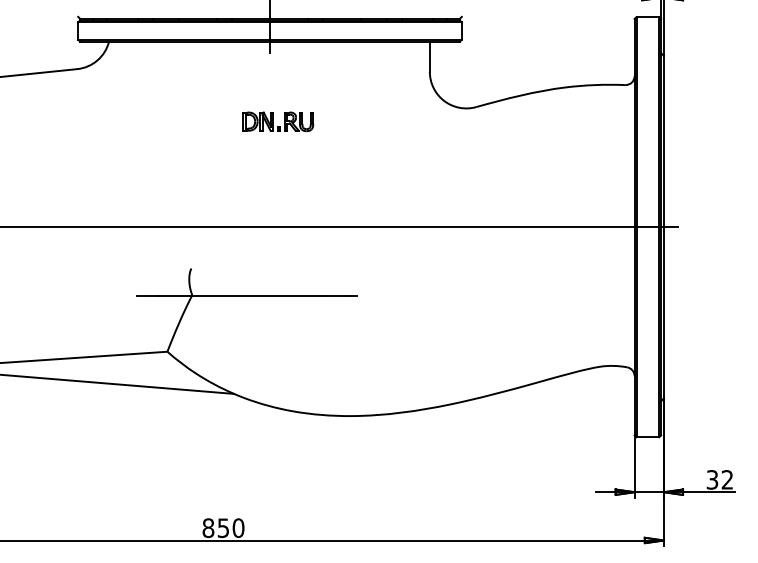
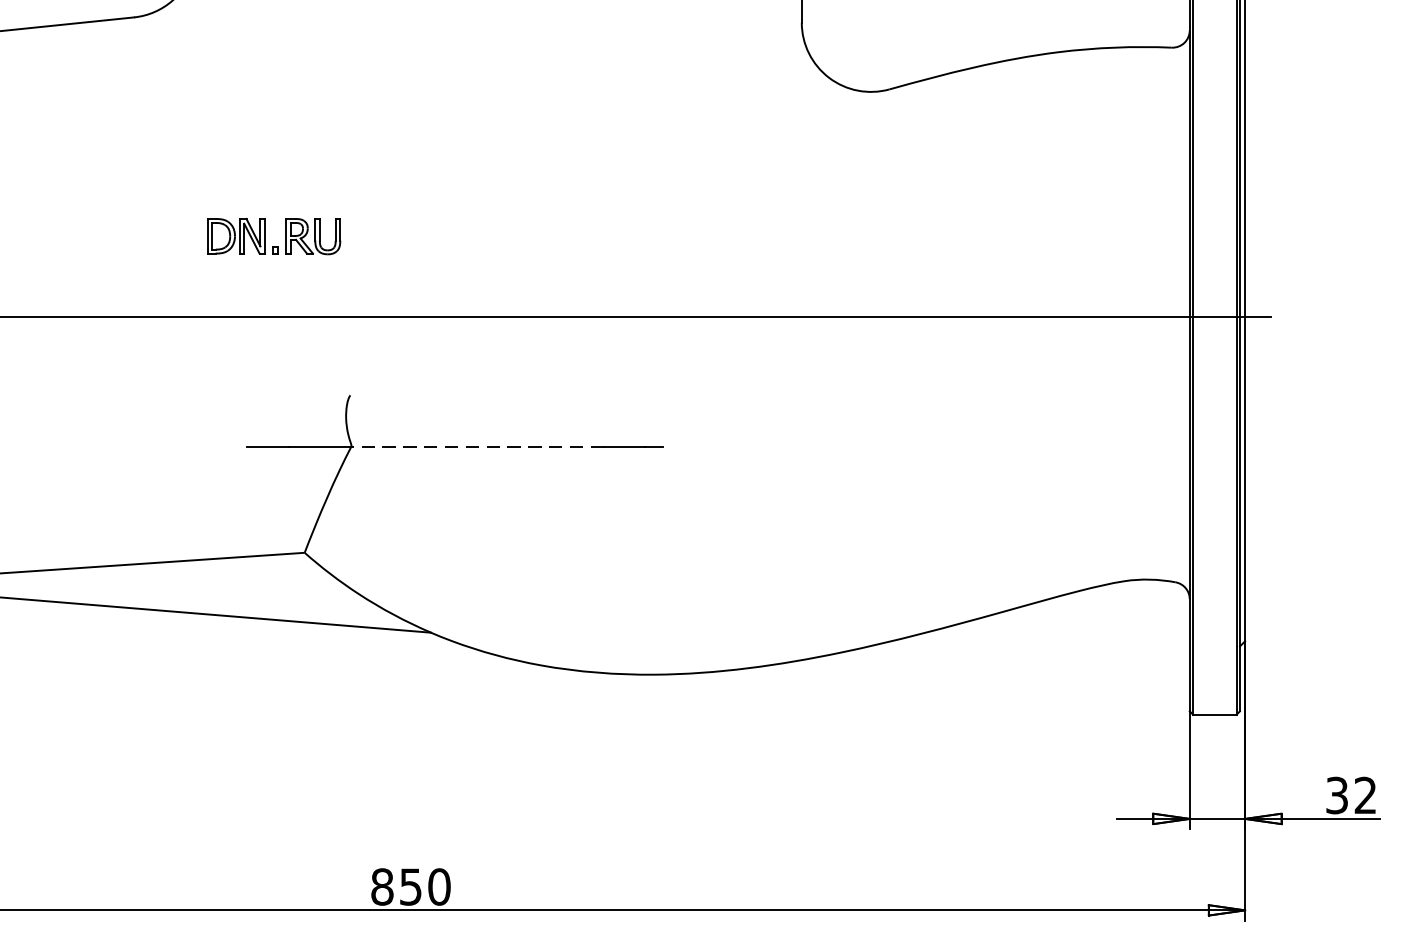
part: (278, 121) -> (274, 235), moved
line: (258, 295) -> (477, 446), solid -> dashed

